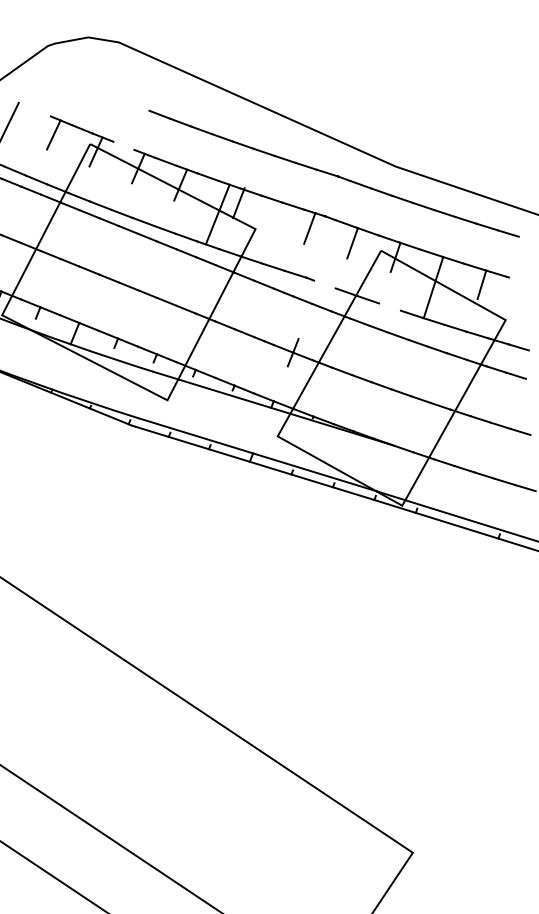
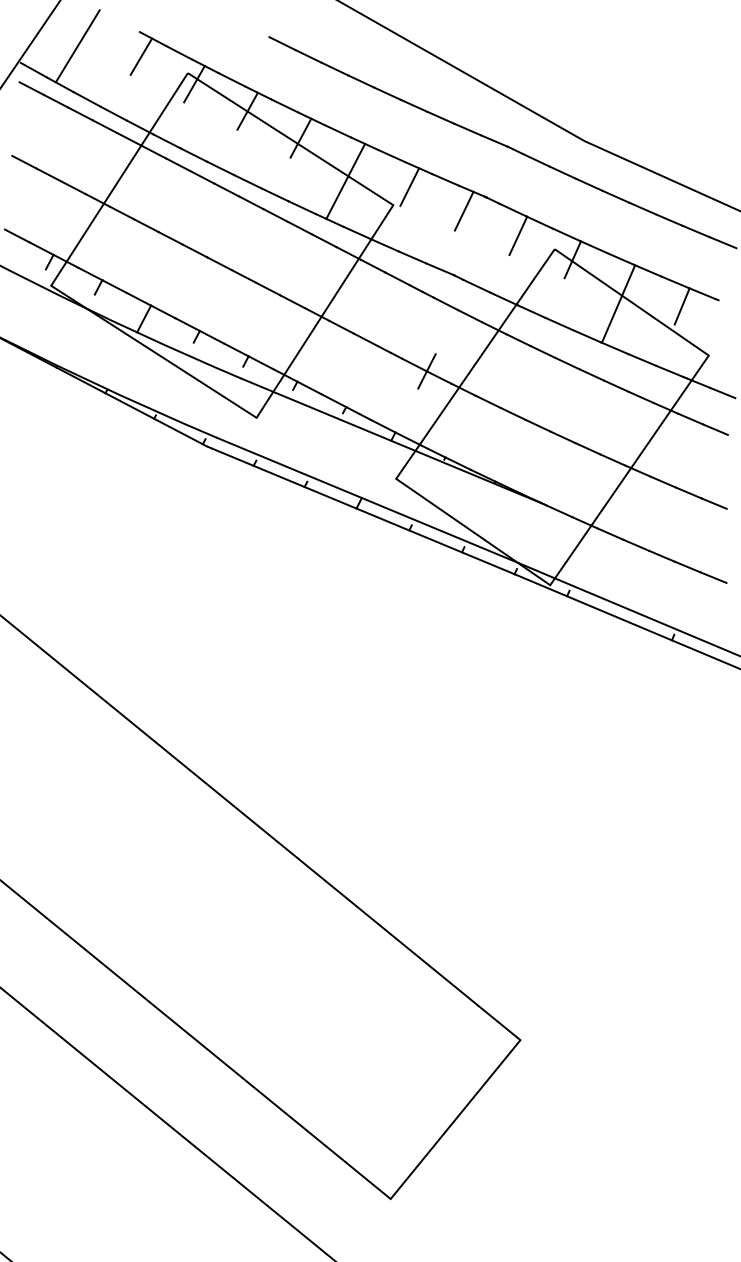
line: (123, 145) -> (231, 79), added
line: (238, 202) -> (409, 186), moved
line: (324, 283) -> (476, 285), added
line: (390, 306) -> (559, 323), added

